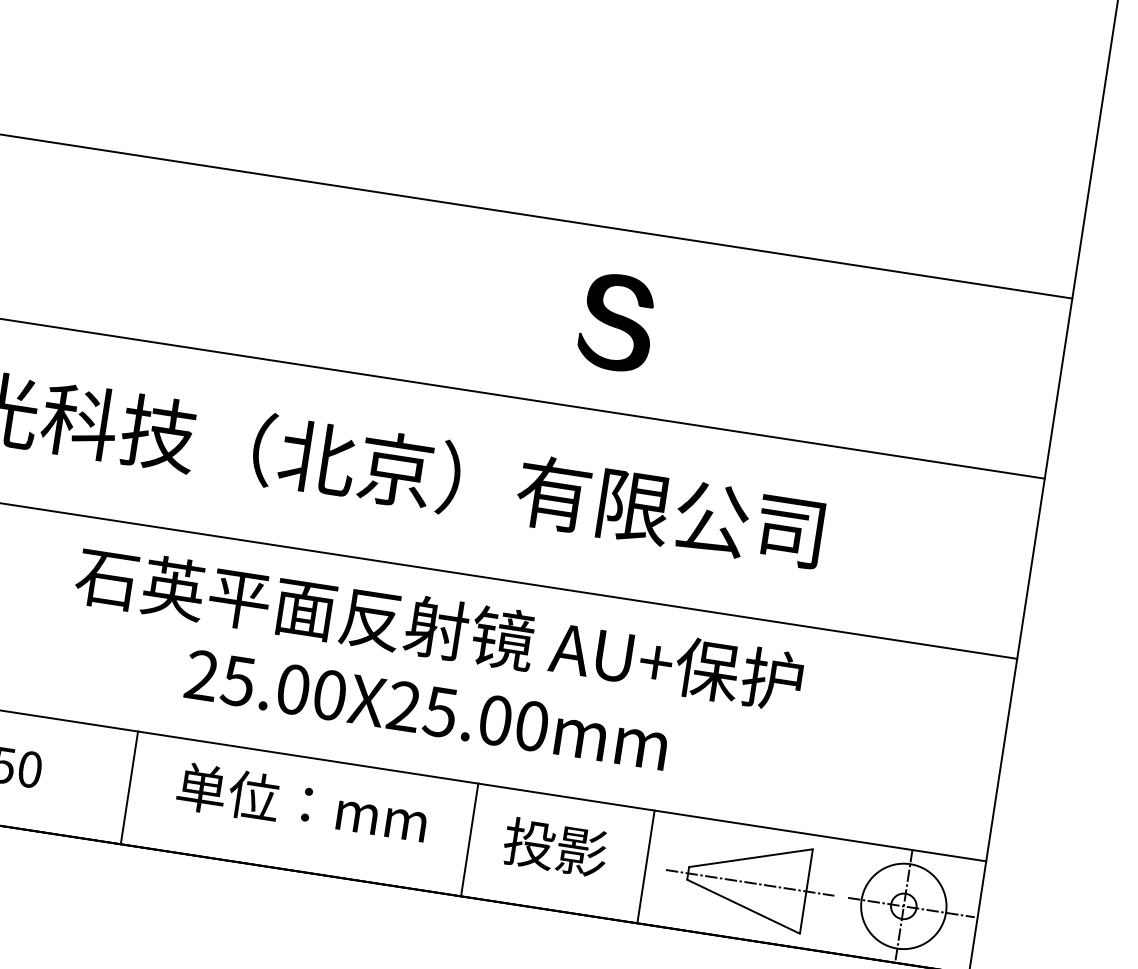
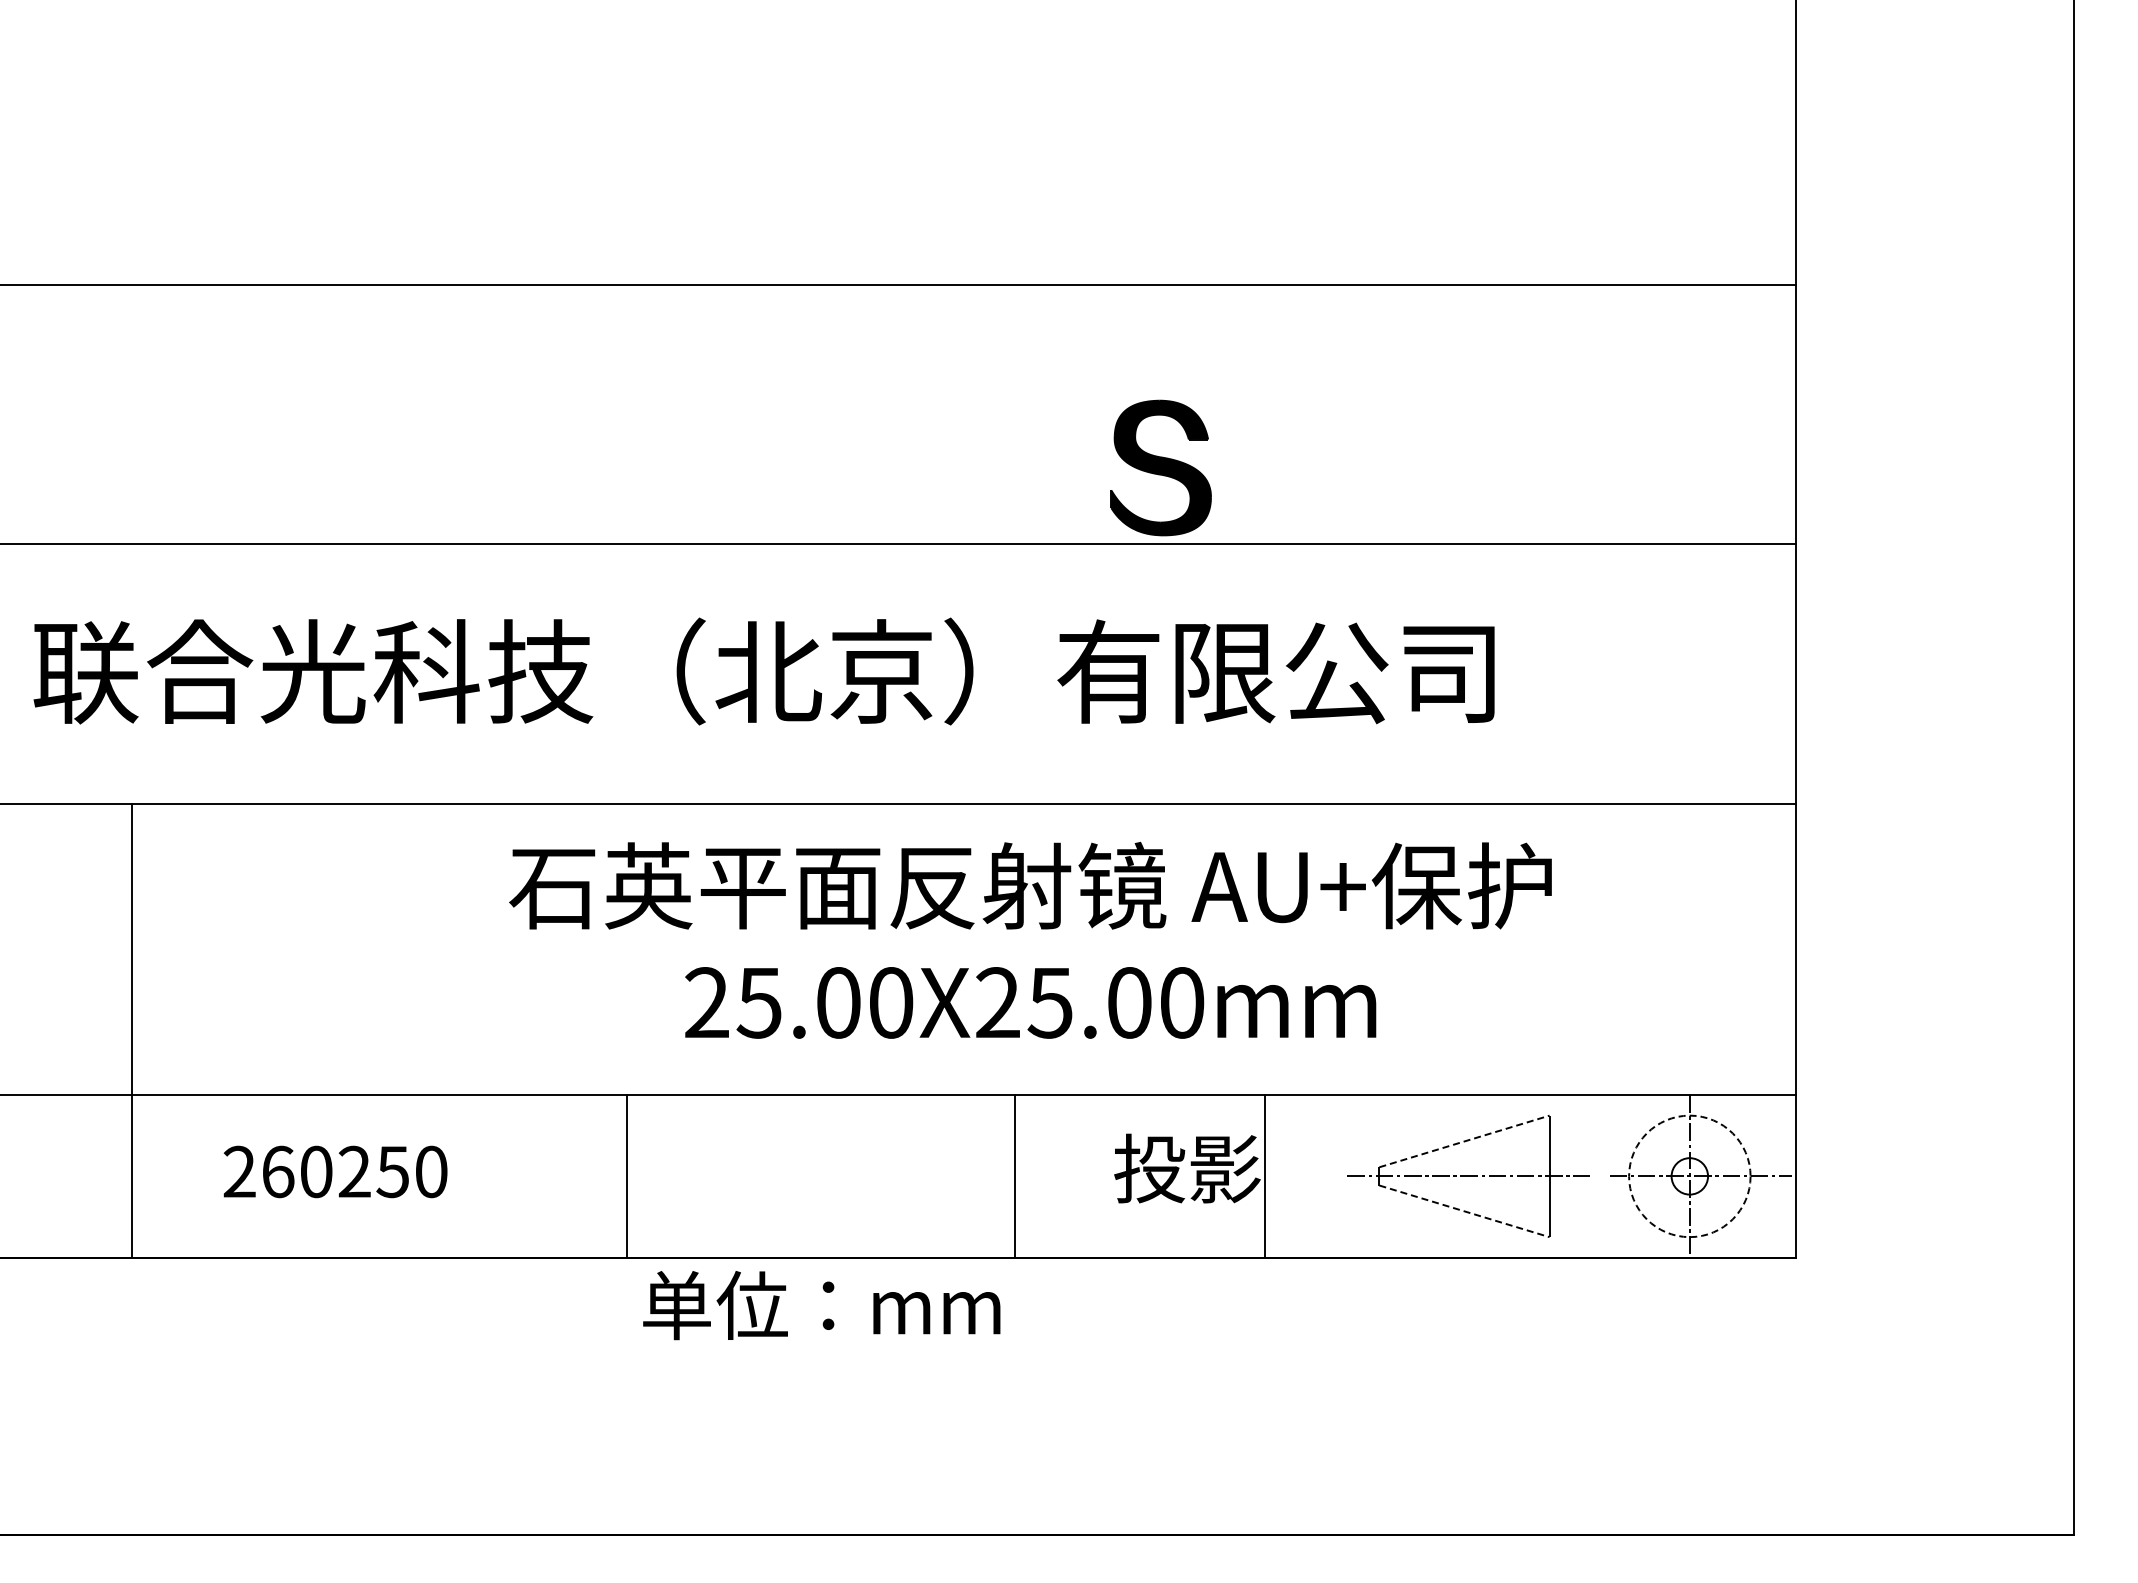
part: (616, 322) -> (1160, 467), moved
text: (433, 665) -> (1030, 939), moved
line: (129, 788) -> (627, 1176), moved
text: (302, 803) -> (821, 1305), moved
line: (469, 839) -> (1014, 1176), moved
line: (750, 858) -> (1464, 1141), solid -> dashed
line: (645, 866) -> (1264, 1176), moved
line: (743, 906) -> (1464, 1211), solid -> dashed
circle: (903, 906) -> (1689, 1176), solid -> dashed

